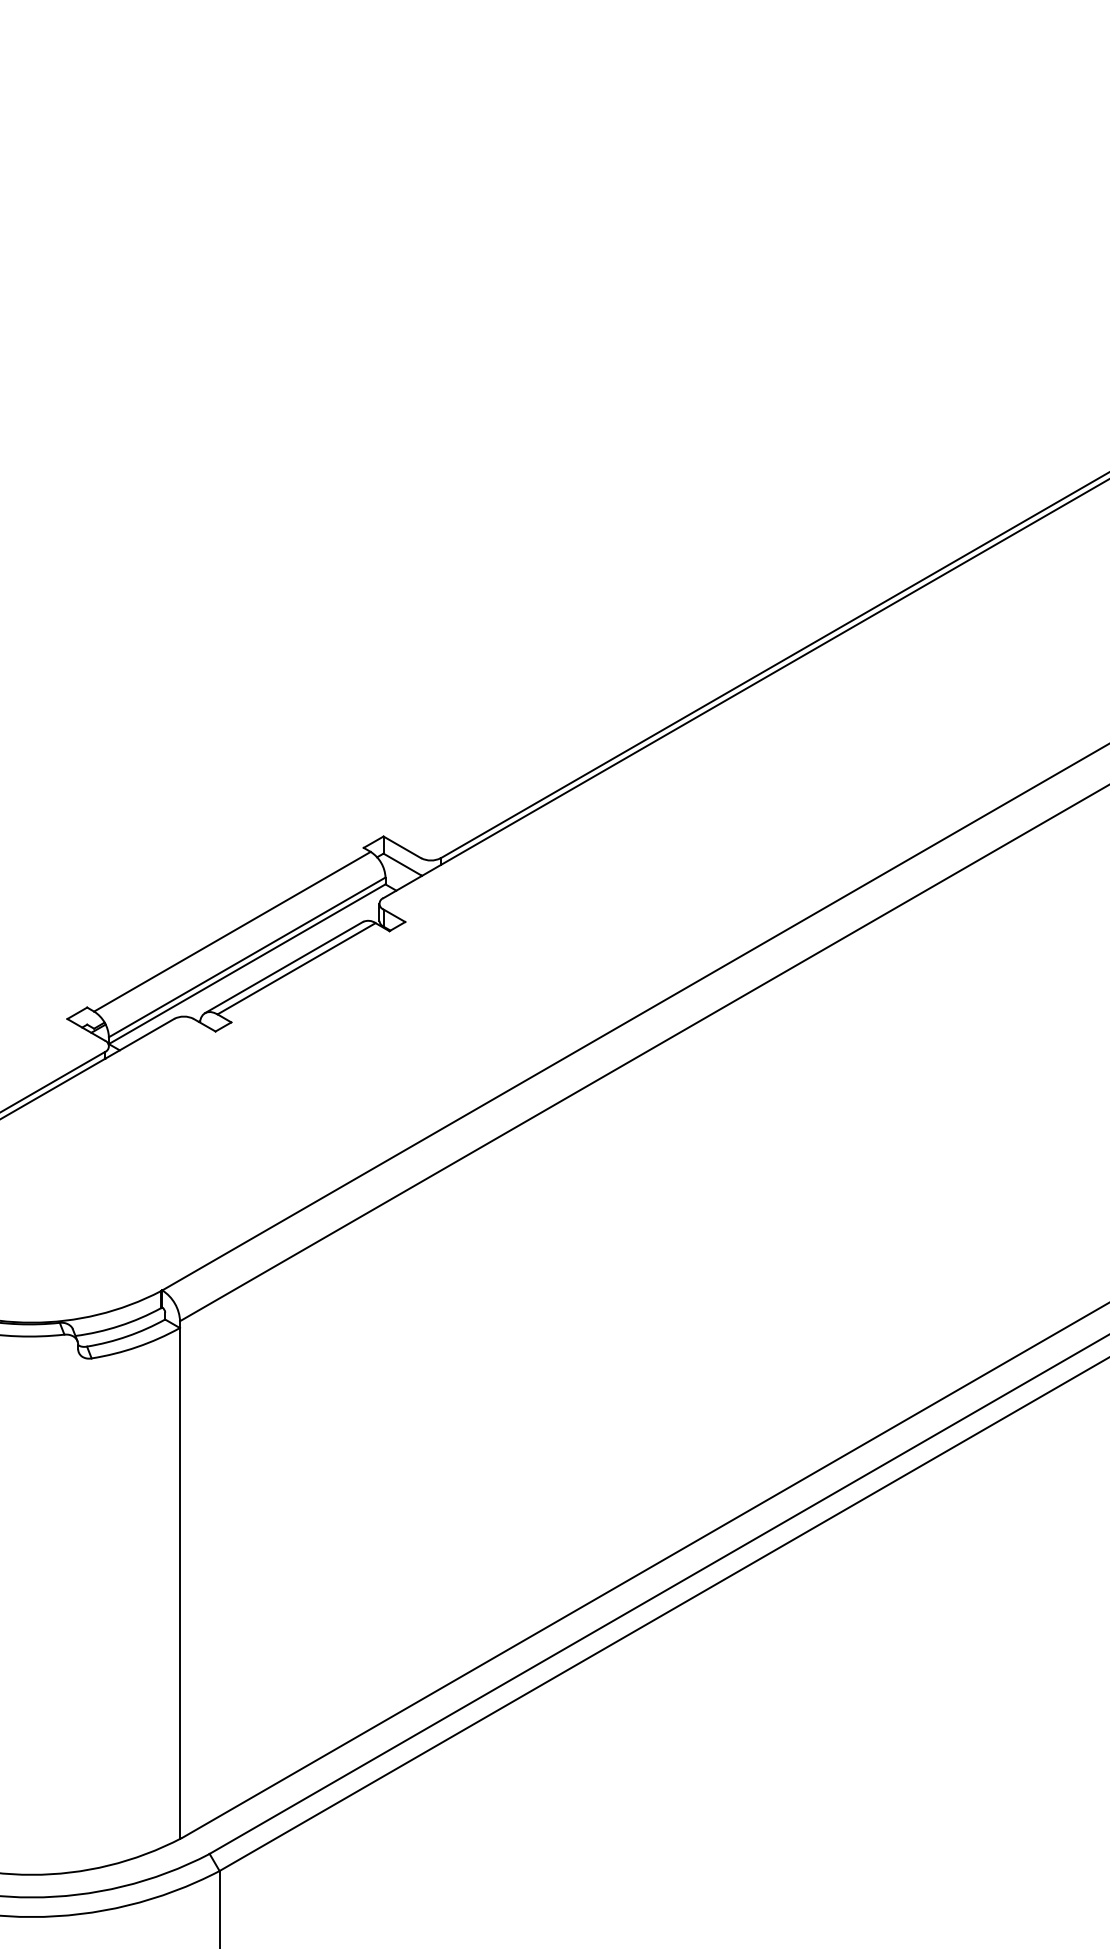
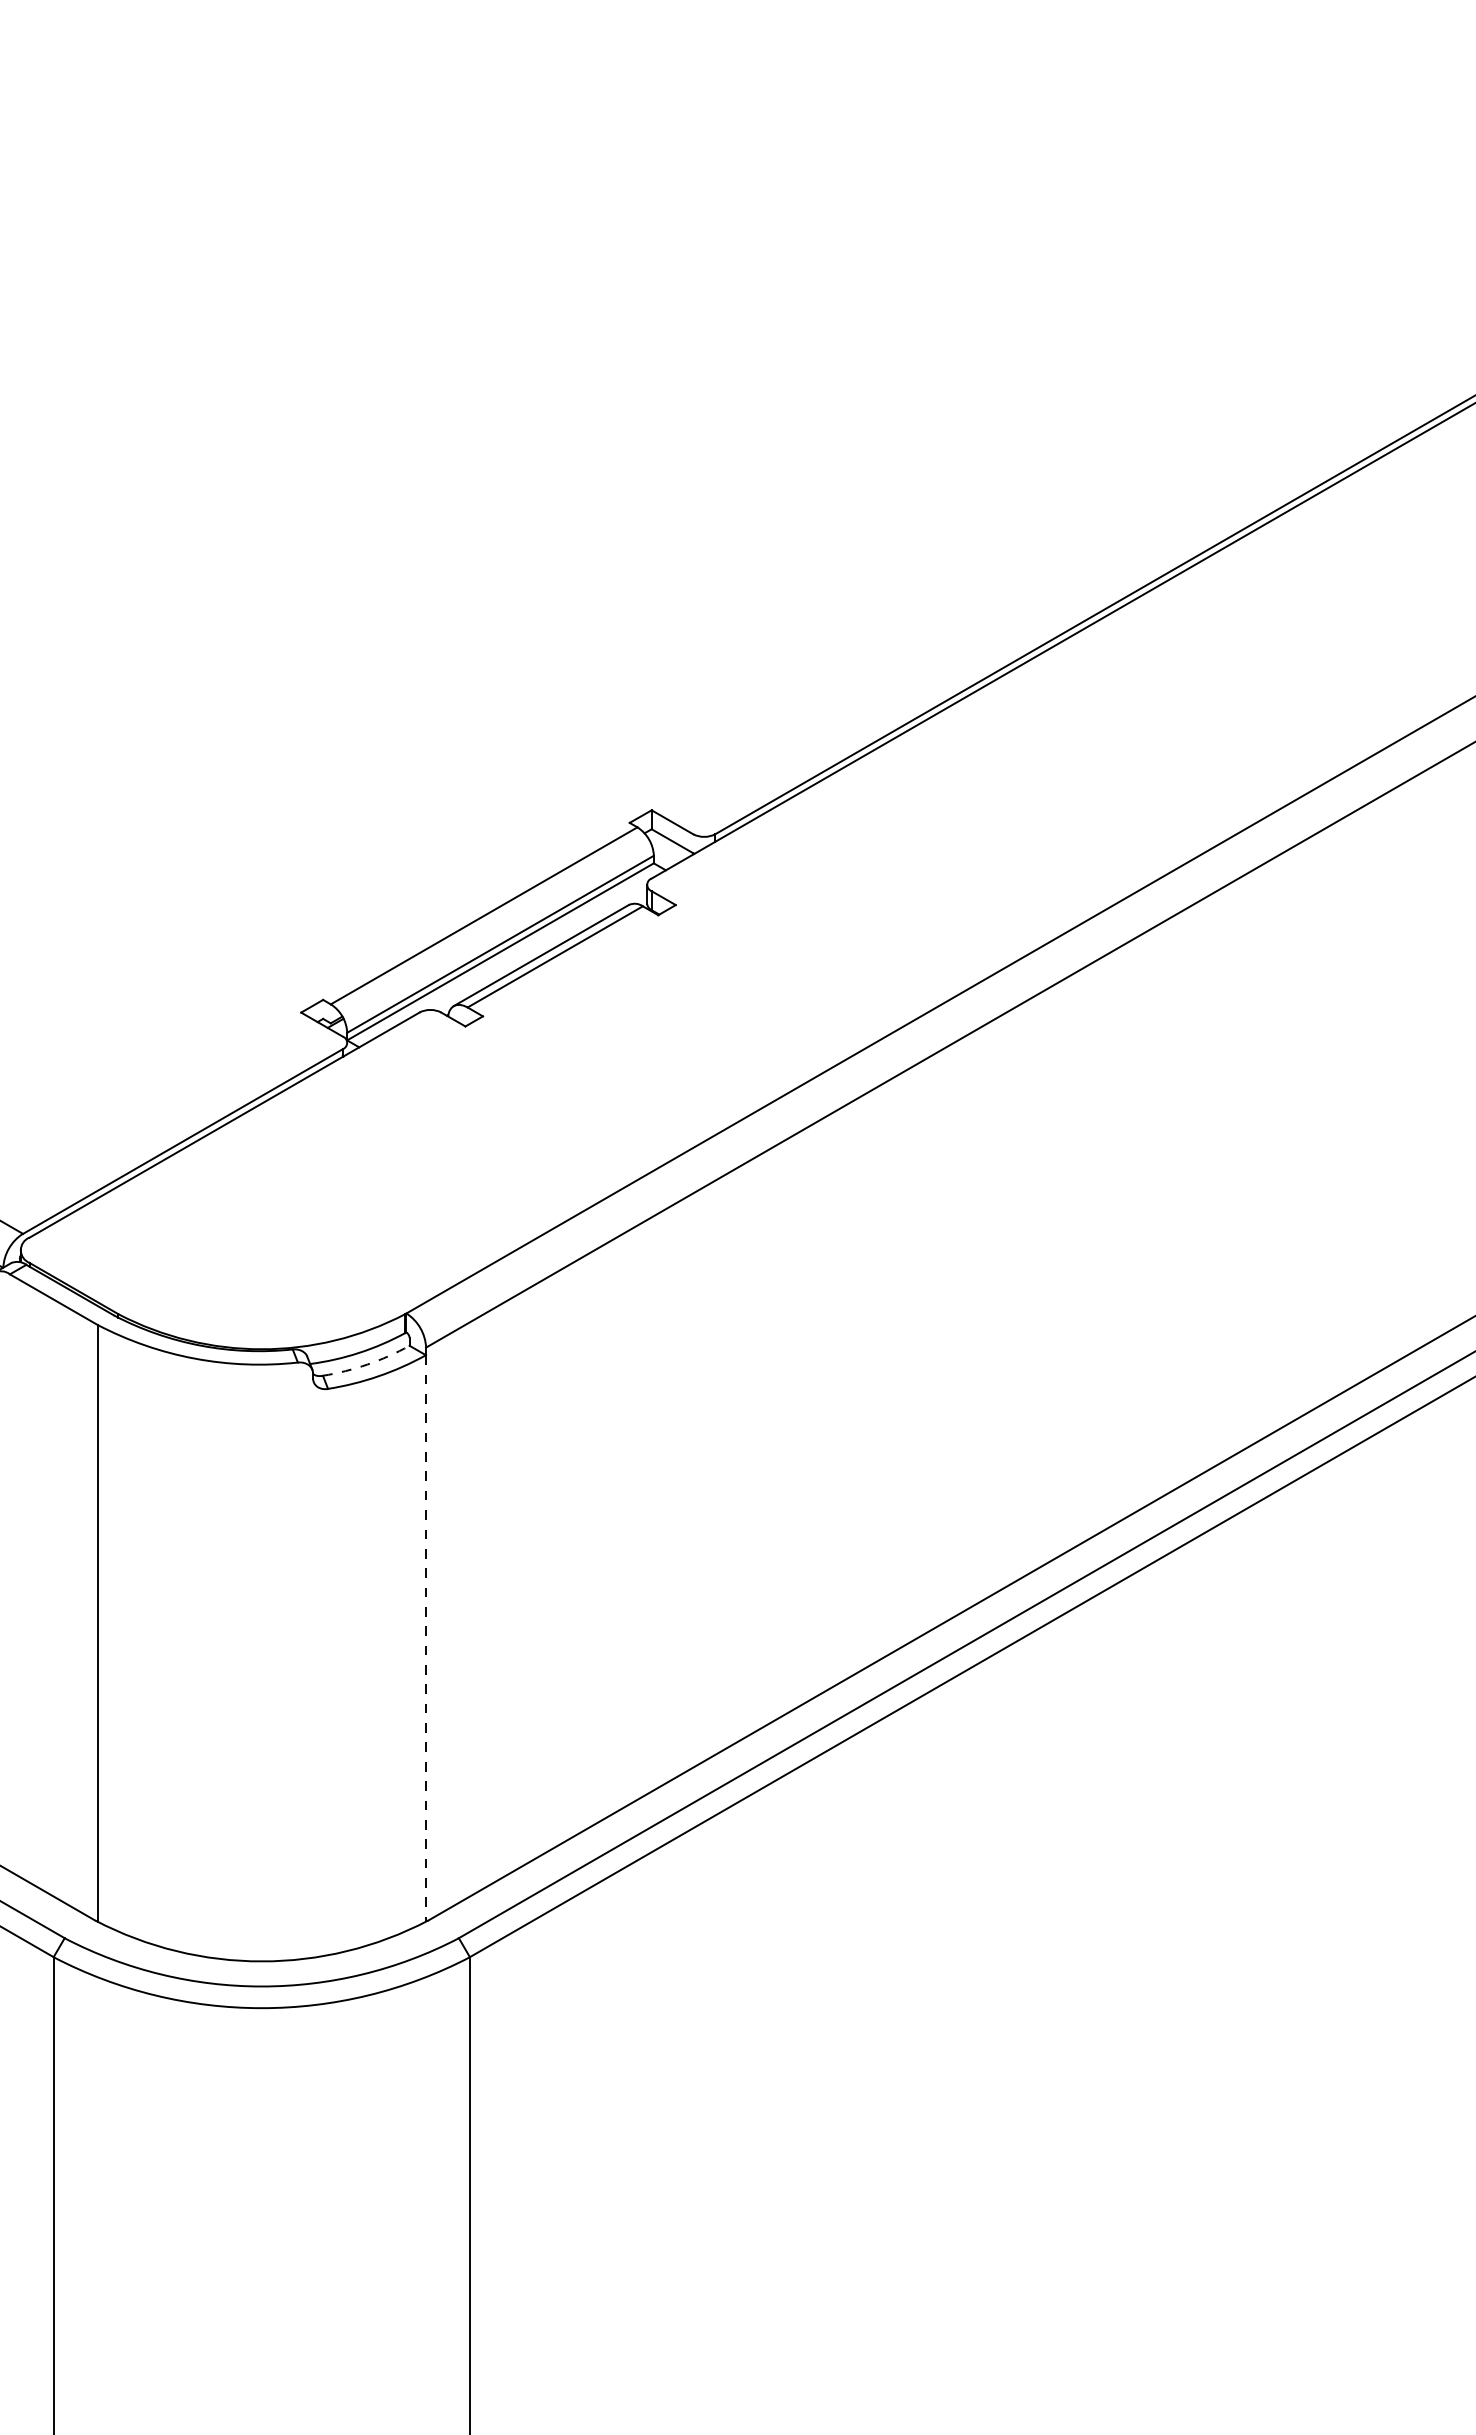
arc: (127, 1336) -> (367, 1364), solid -> dashed
line: (180, 1584) -> (426, 1639), solid -> dashed

